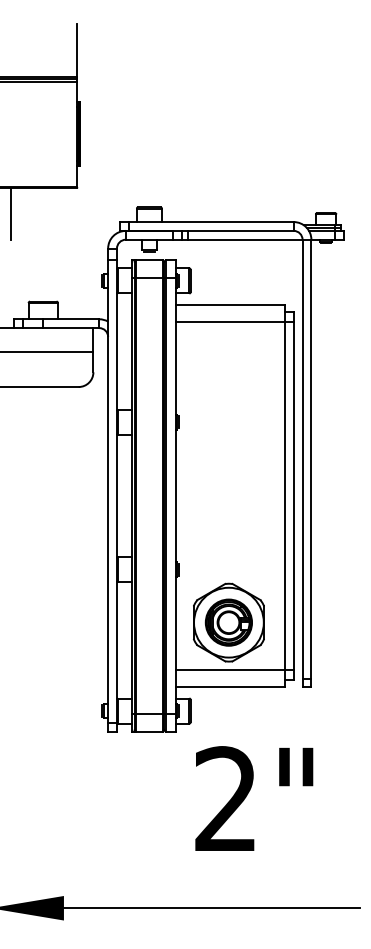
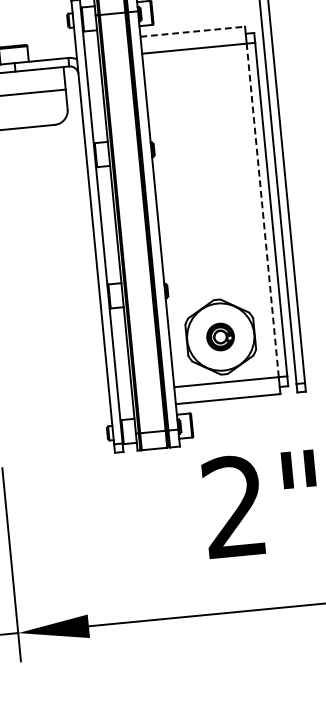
line: (230, 304) -> (192, 31), solid -> dashed
line: (284, 496) -> (262, 210), solid -> dashed
part: (228, 622) -> (220, 336), size x0.6

